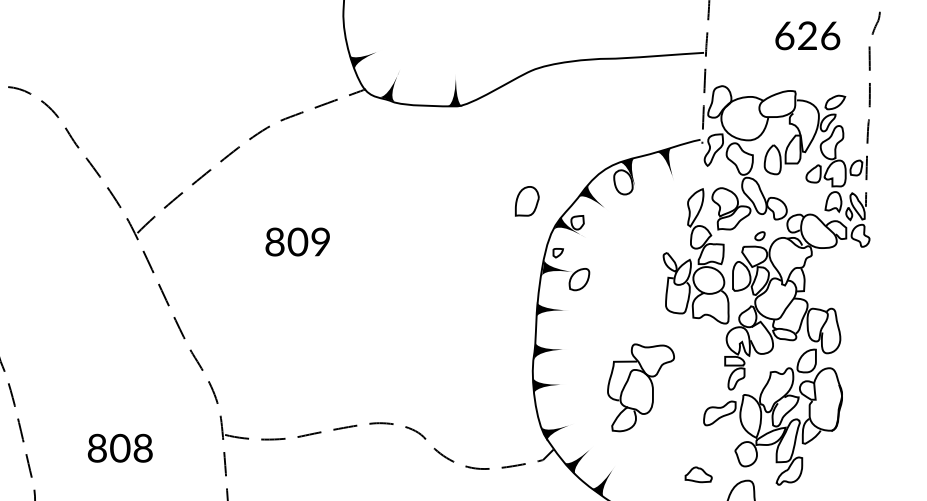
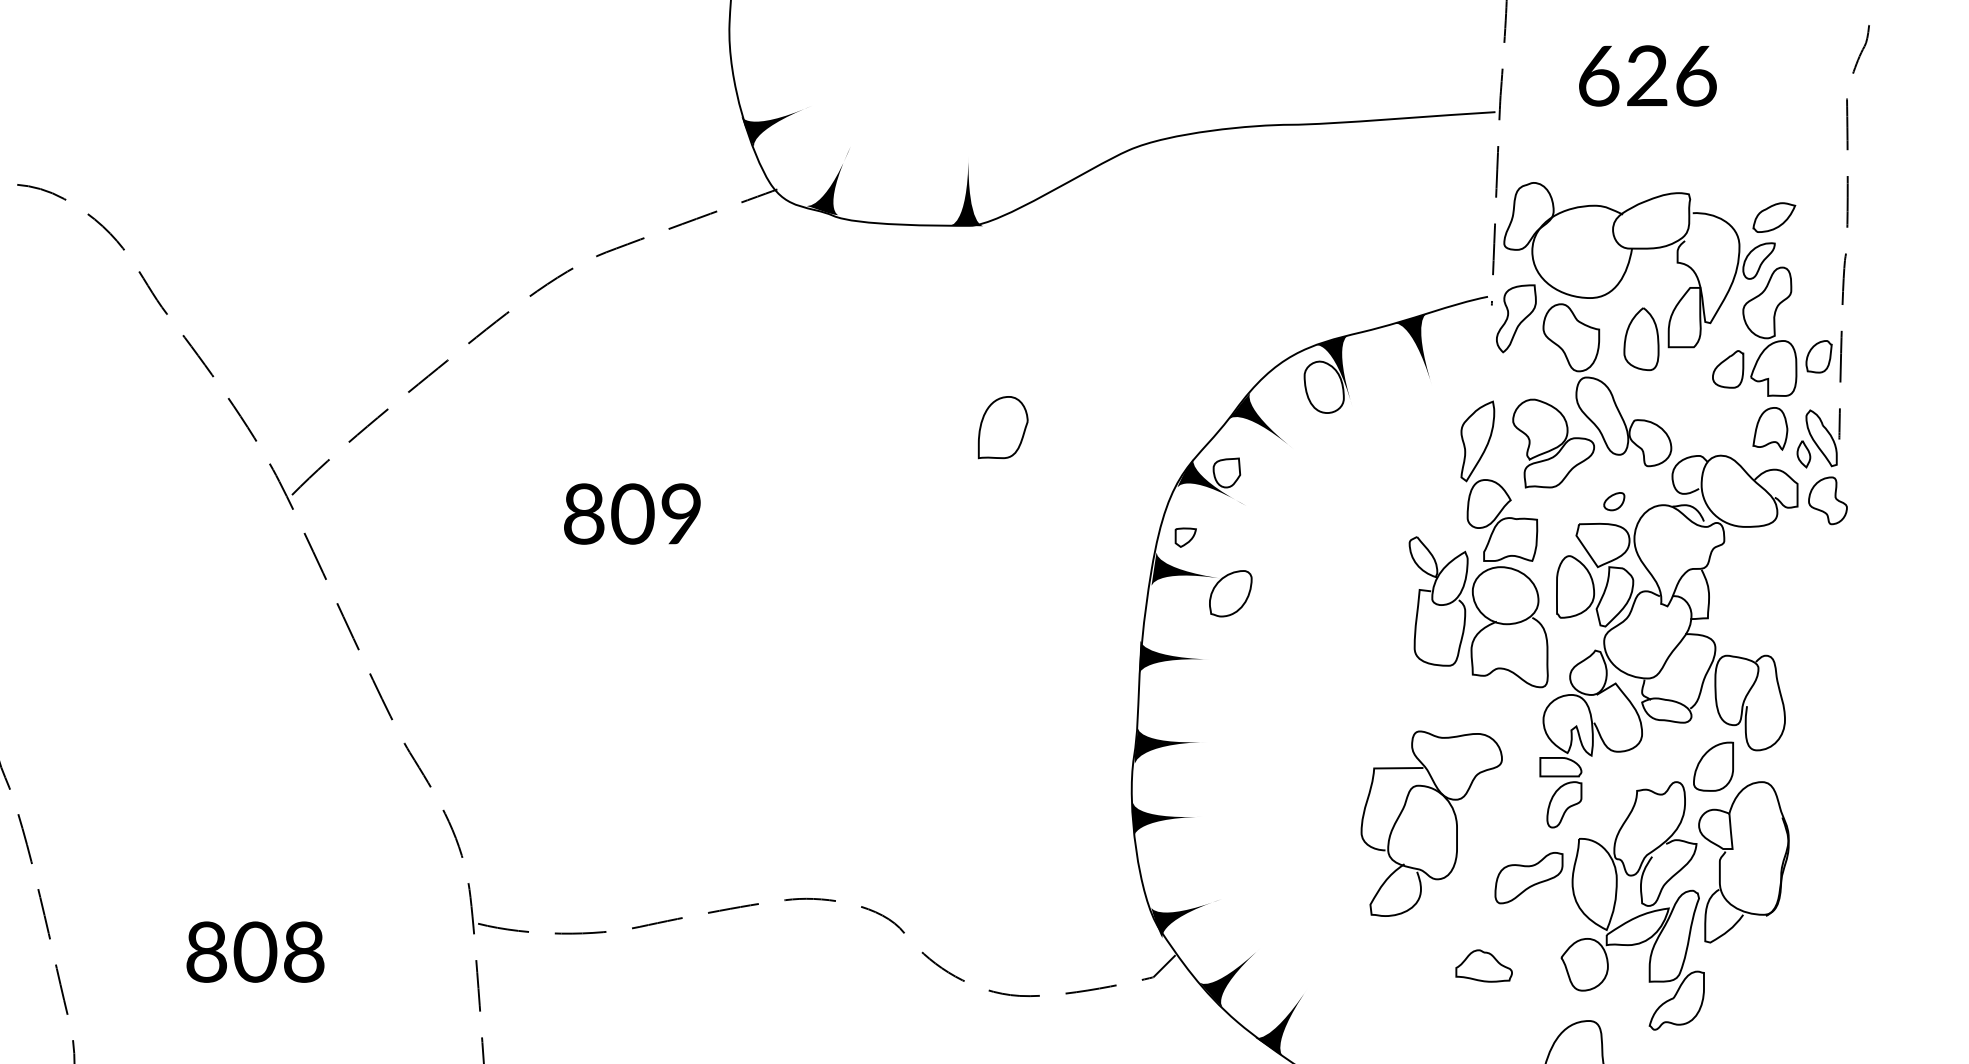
text: (807, 35) -> (1647, 75), moved
part: (526, 201) -> (1001, 427), moved
part: (640, 387) -> (1430, 823), moved
part: (698, 474) -> (1483, 965), moved

